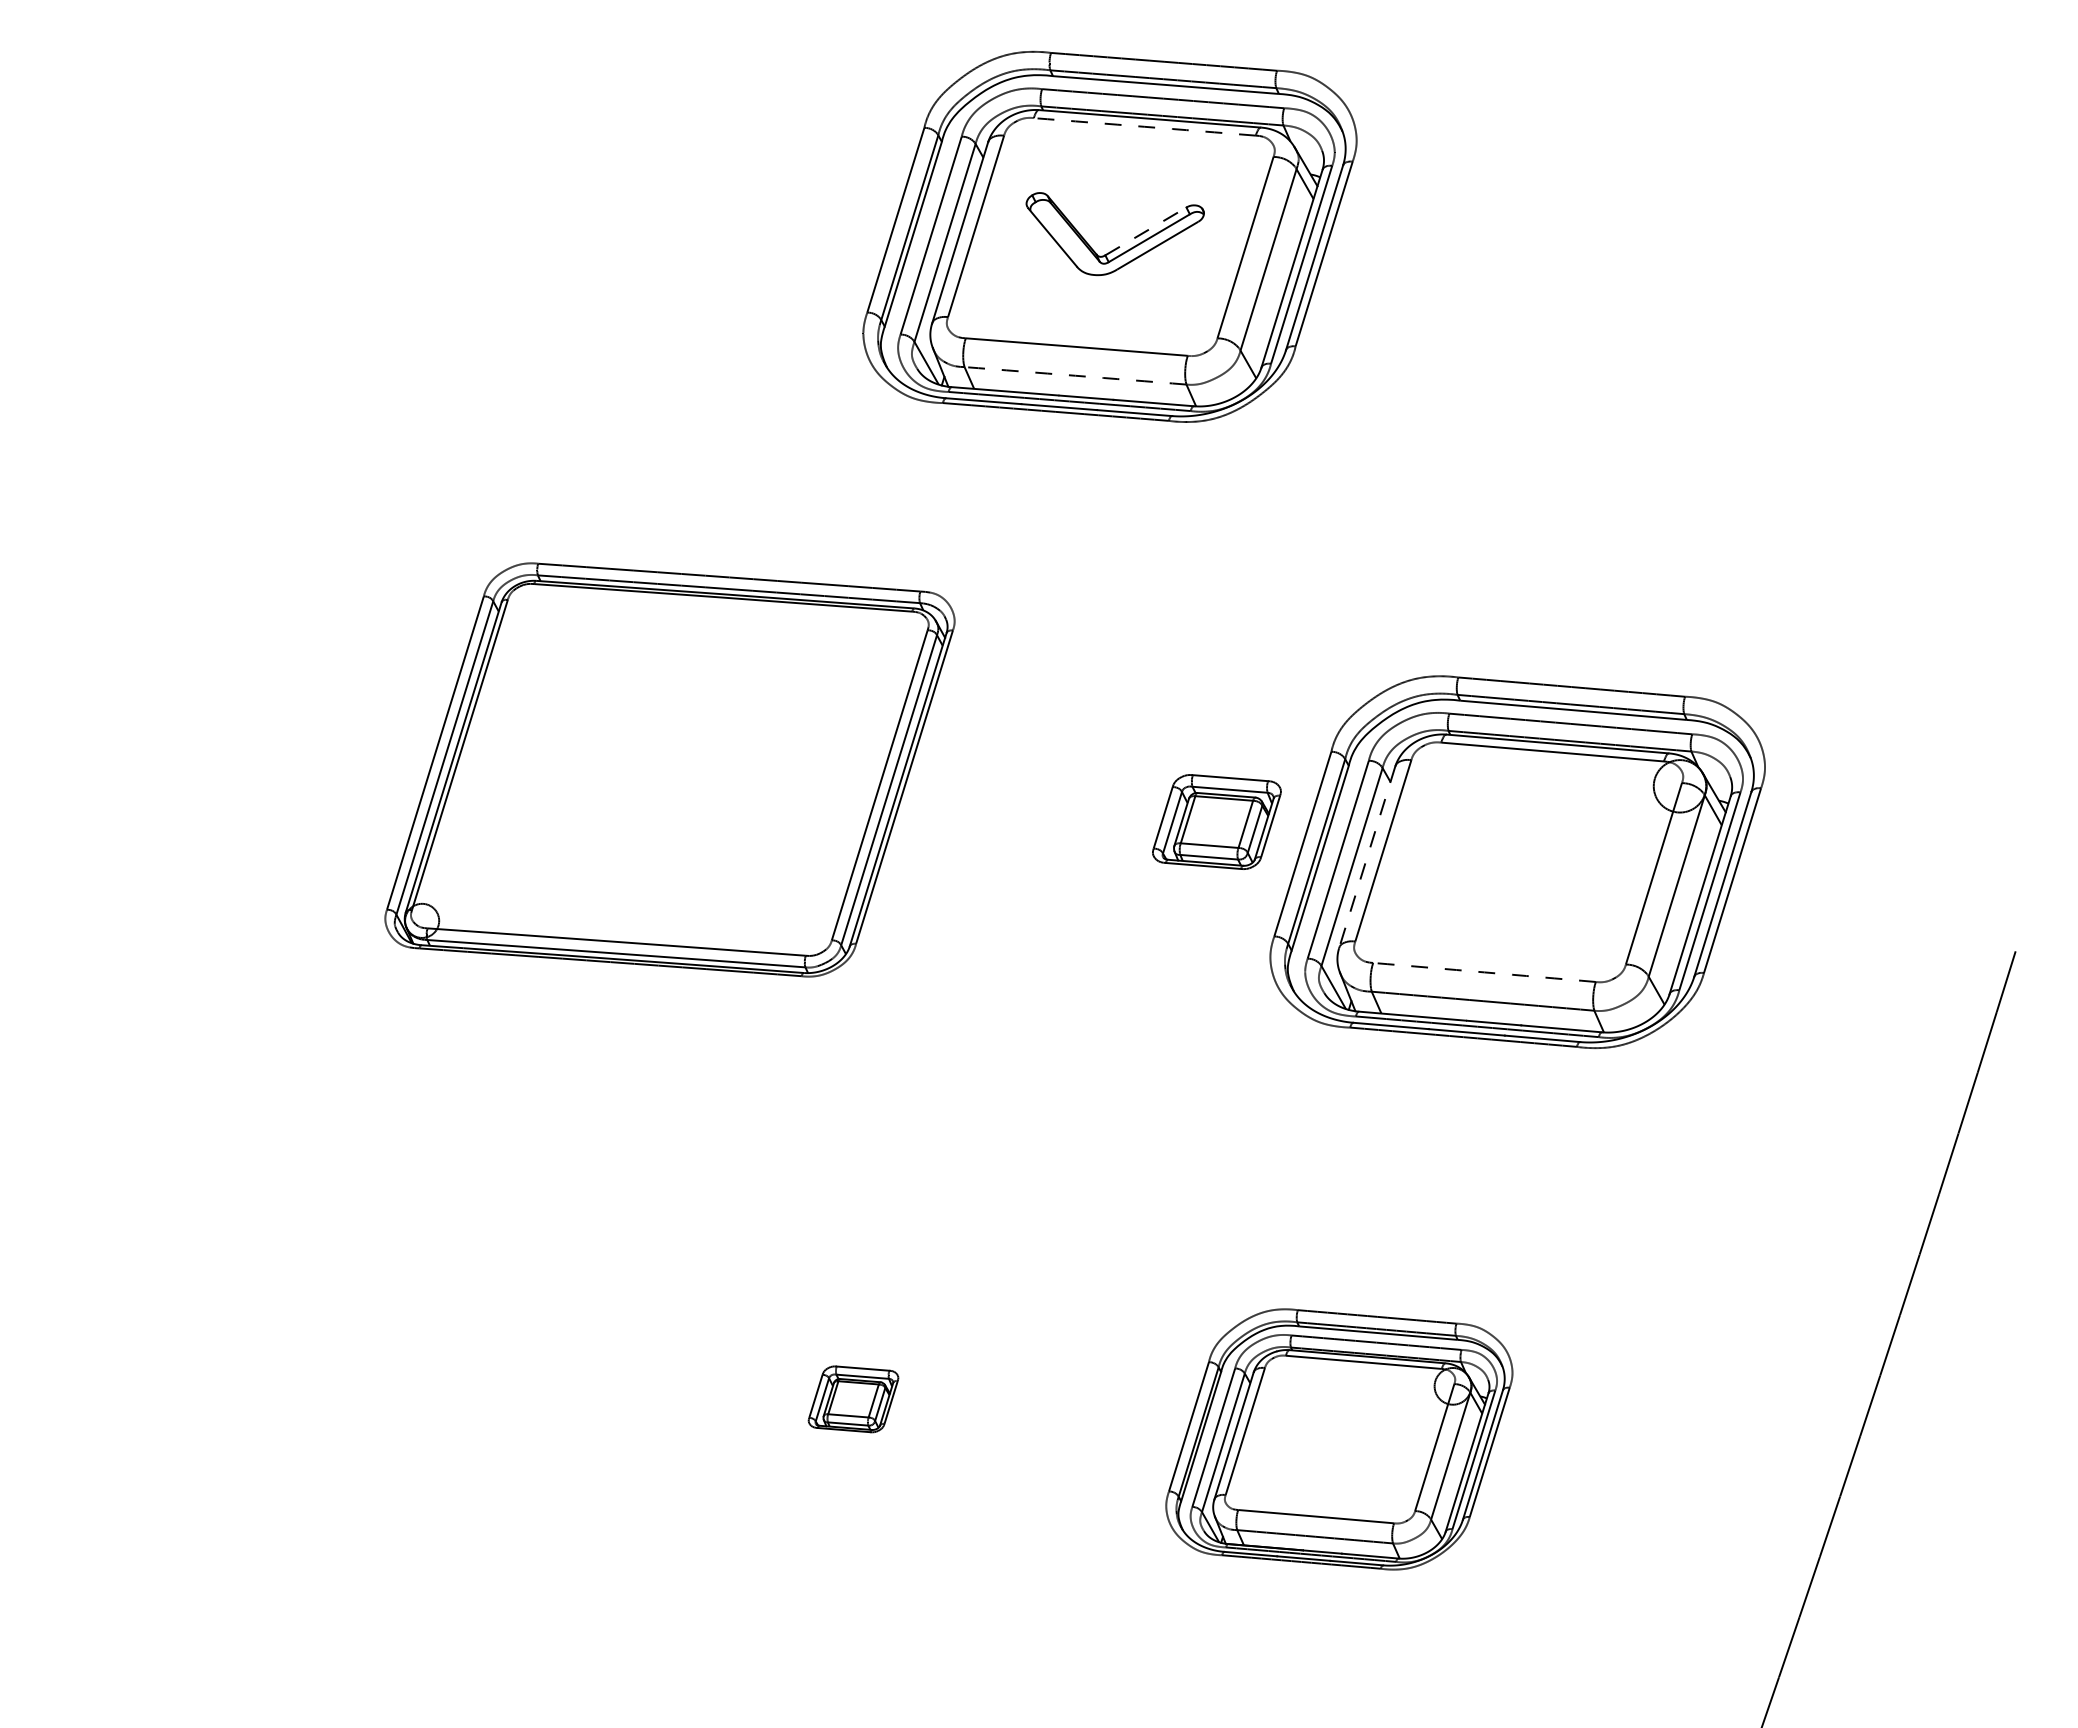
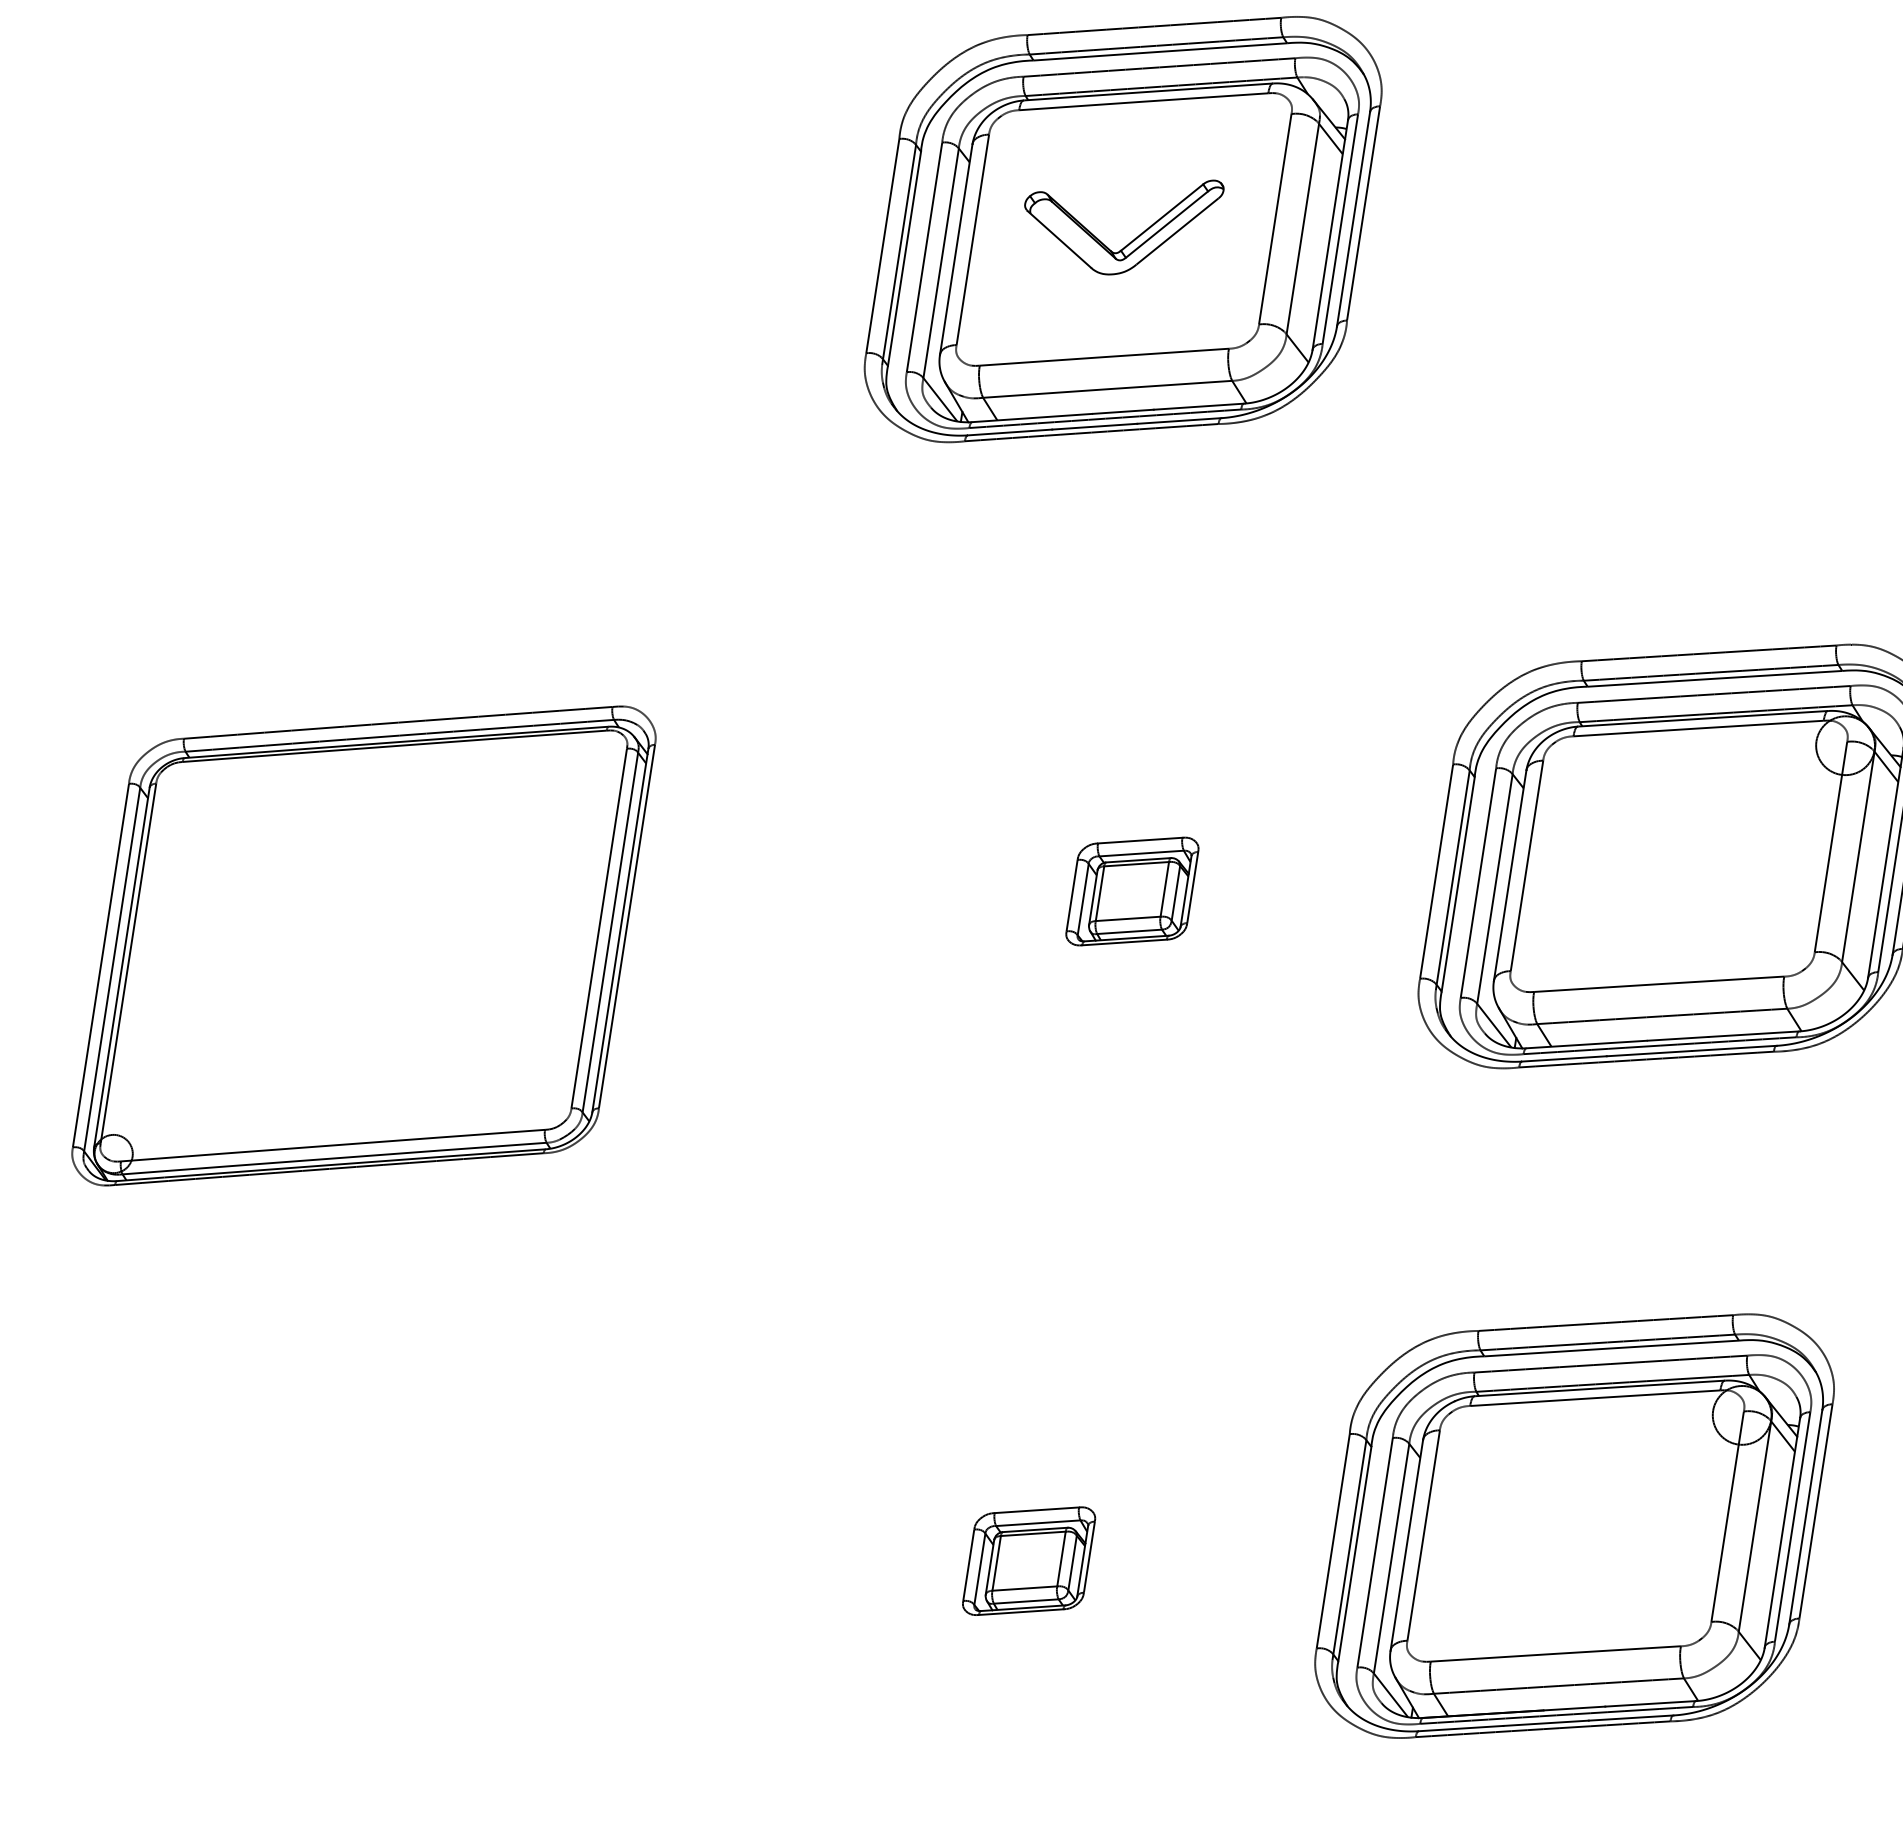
arc: (1144, 126) -> (1143, 101), dashed -> solid
line: (1146, 231) -> (1162, 217), dashed -> solid
arc: (1075, 375) -> (1107, 388), dashed -> solid
part: (669, 769) -> (363, 945), moved
part: (1216, 821) -> (1131, 890), moved
line: (1367, 857) -> (1510, 875), dashed -> solid
arc: (1484, 972) -> (1659, 984), dashed -> solid
part: (853, 1399) -> (1029, 1561), size x1.43
part: (1339, 1439) -> (1574, 1526), size x1.43

